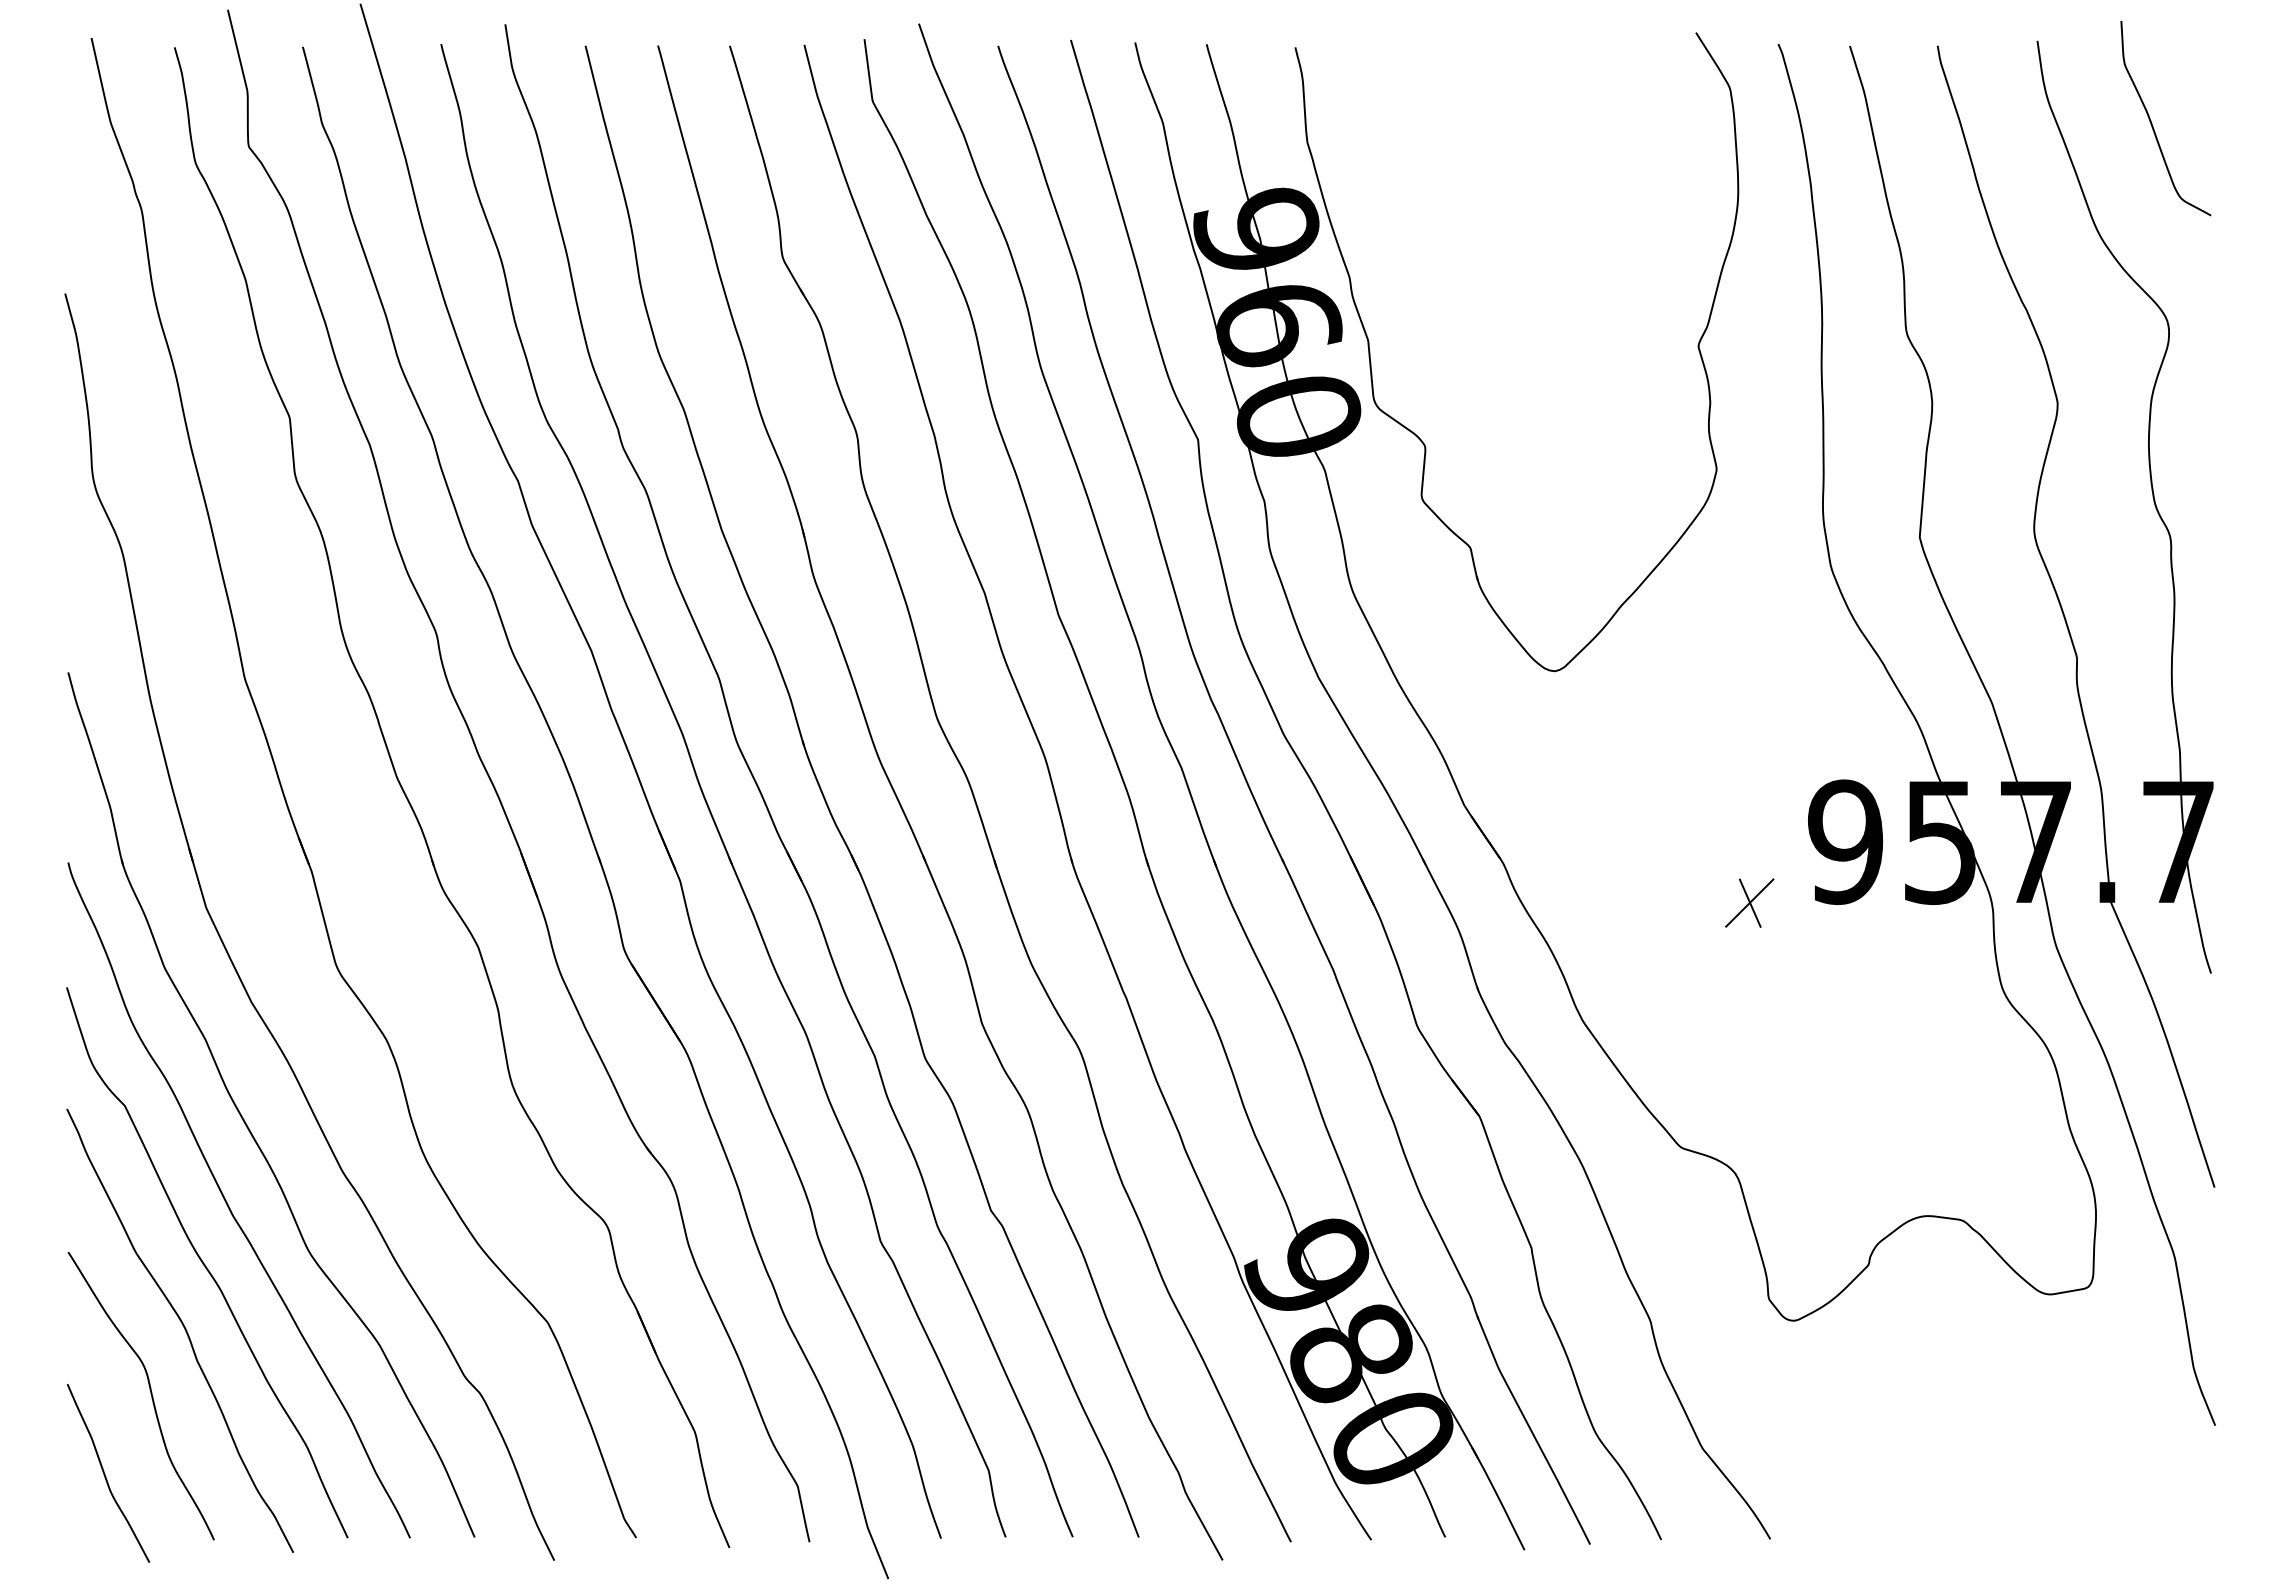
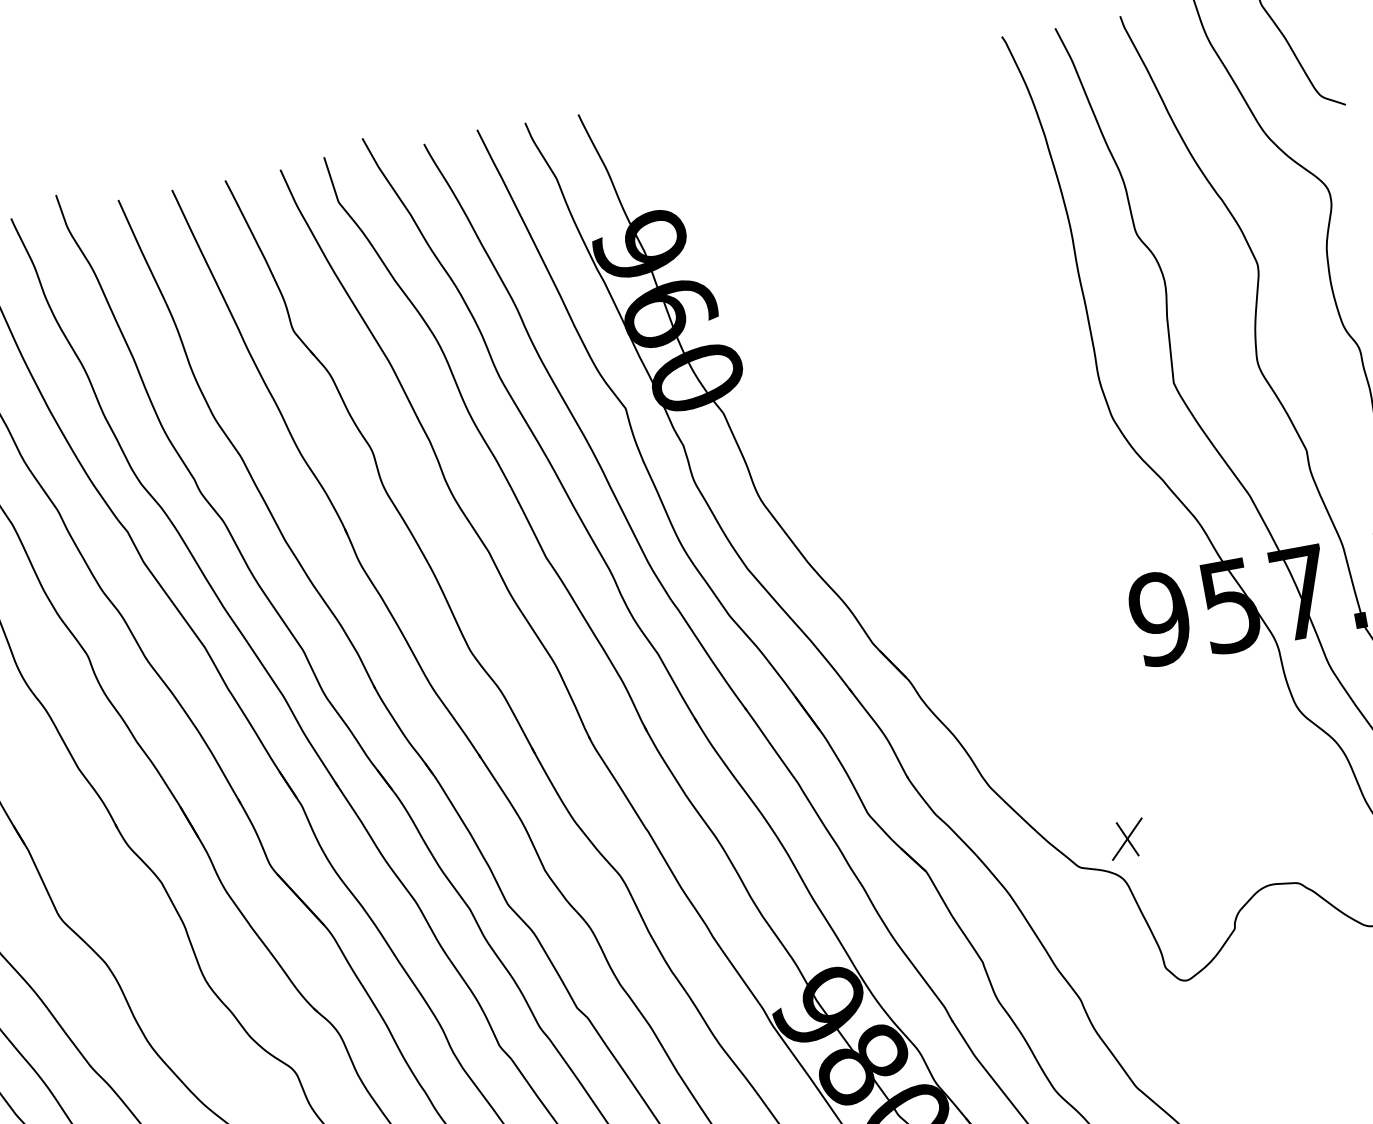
part: (1423, 441) -> (793, 379), removed
part: (1749, 902) -> (1127, 838), moved

